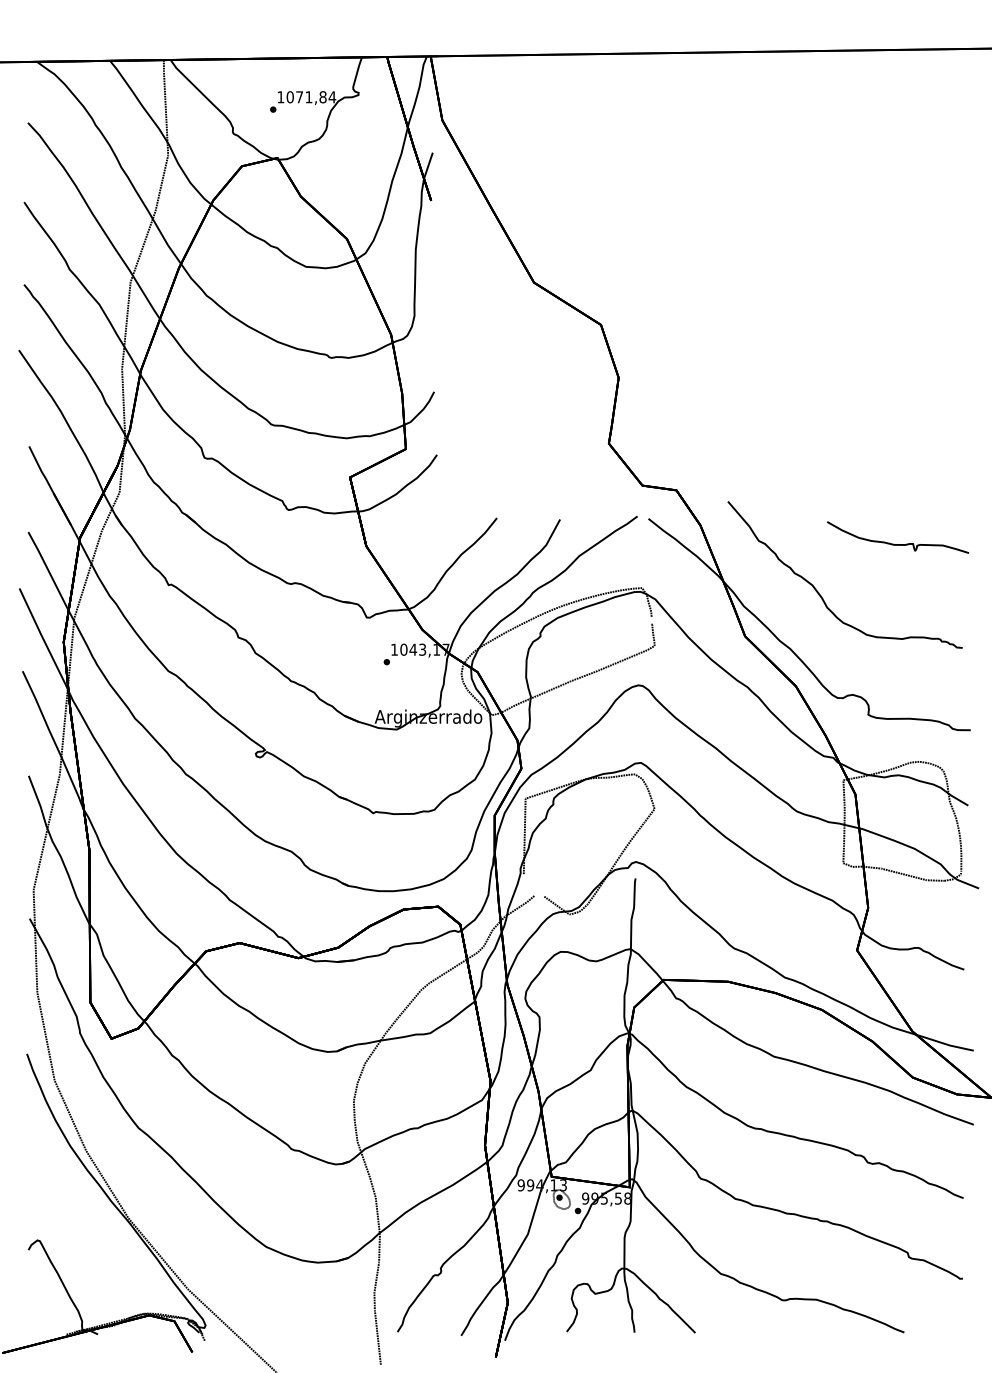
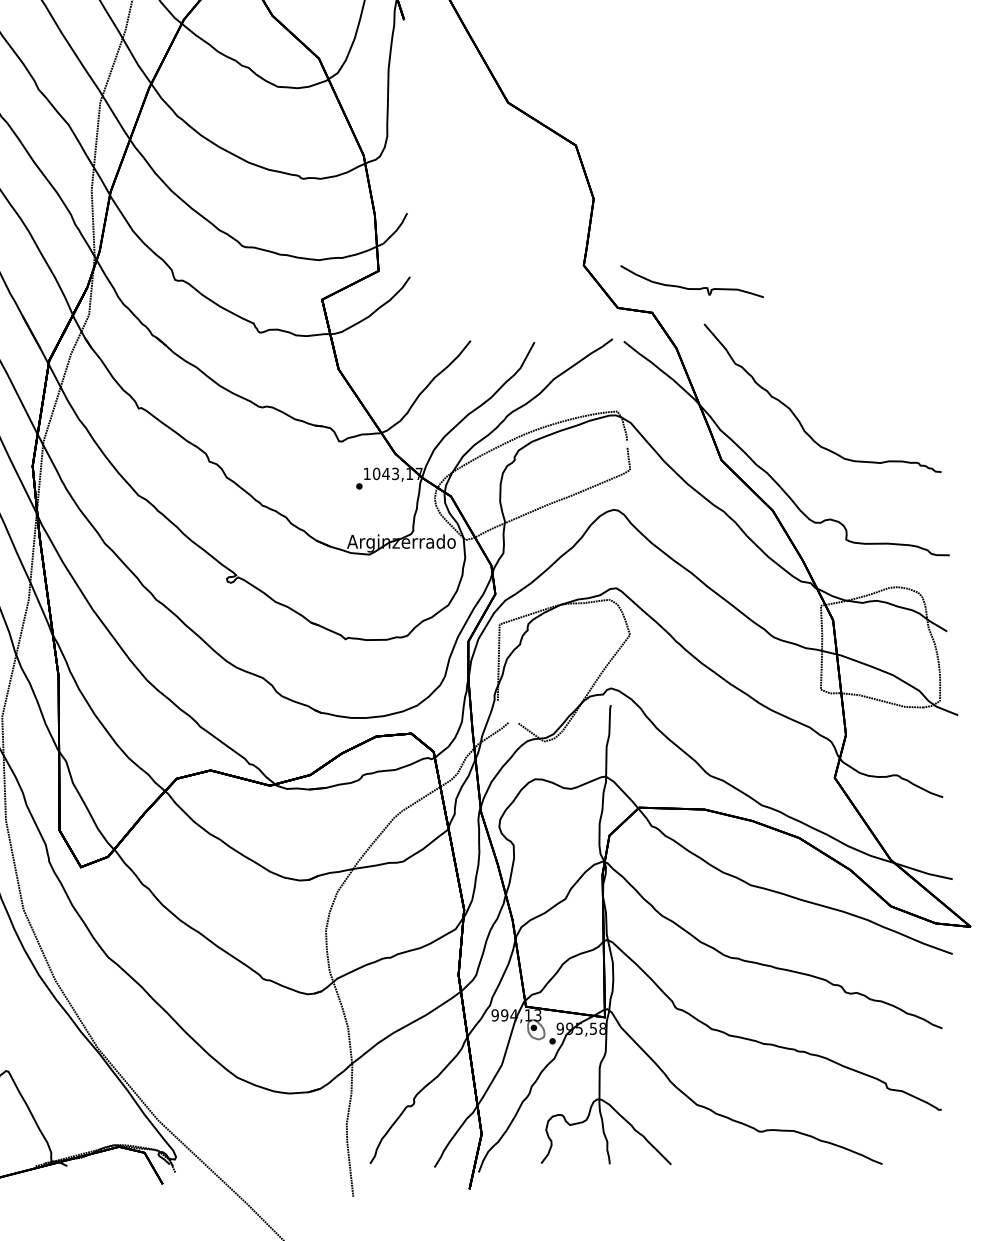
curve: (898, 544) -> (692, 288), moved

